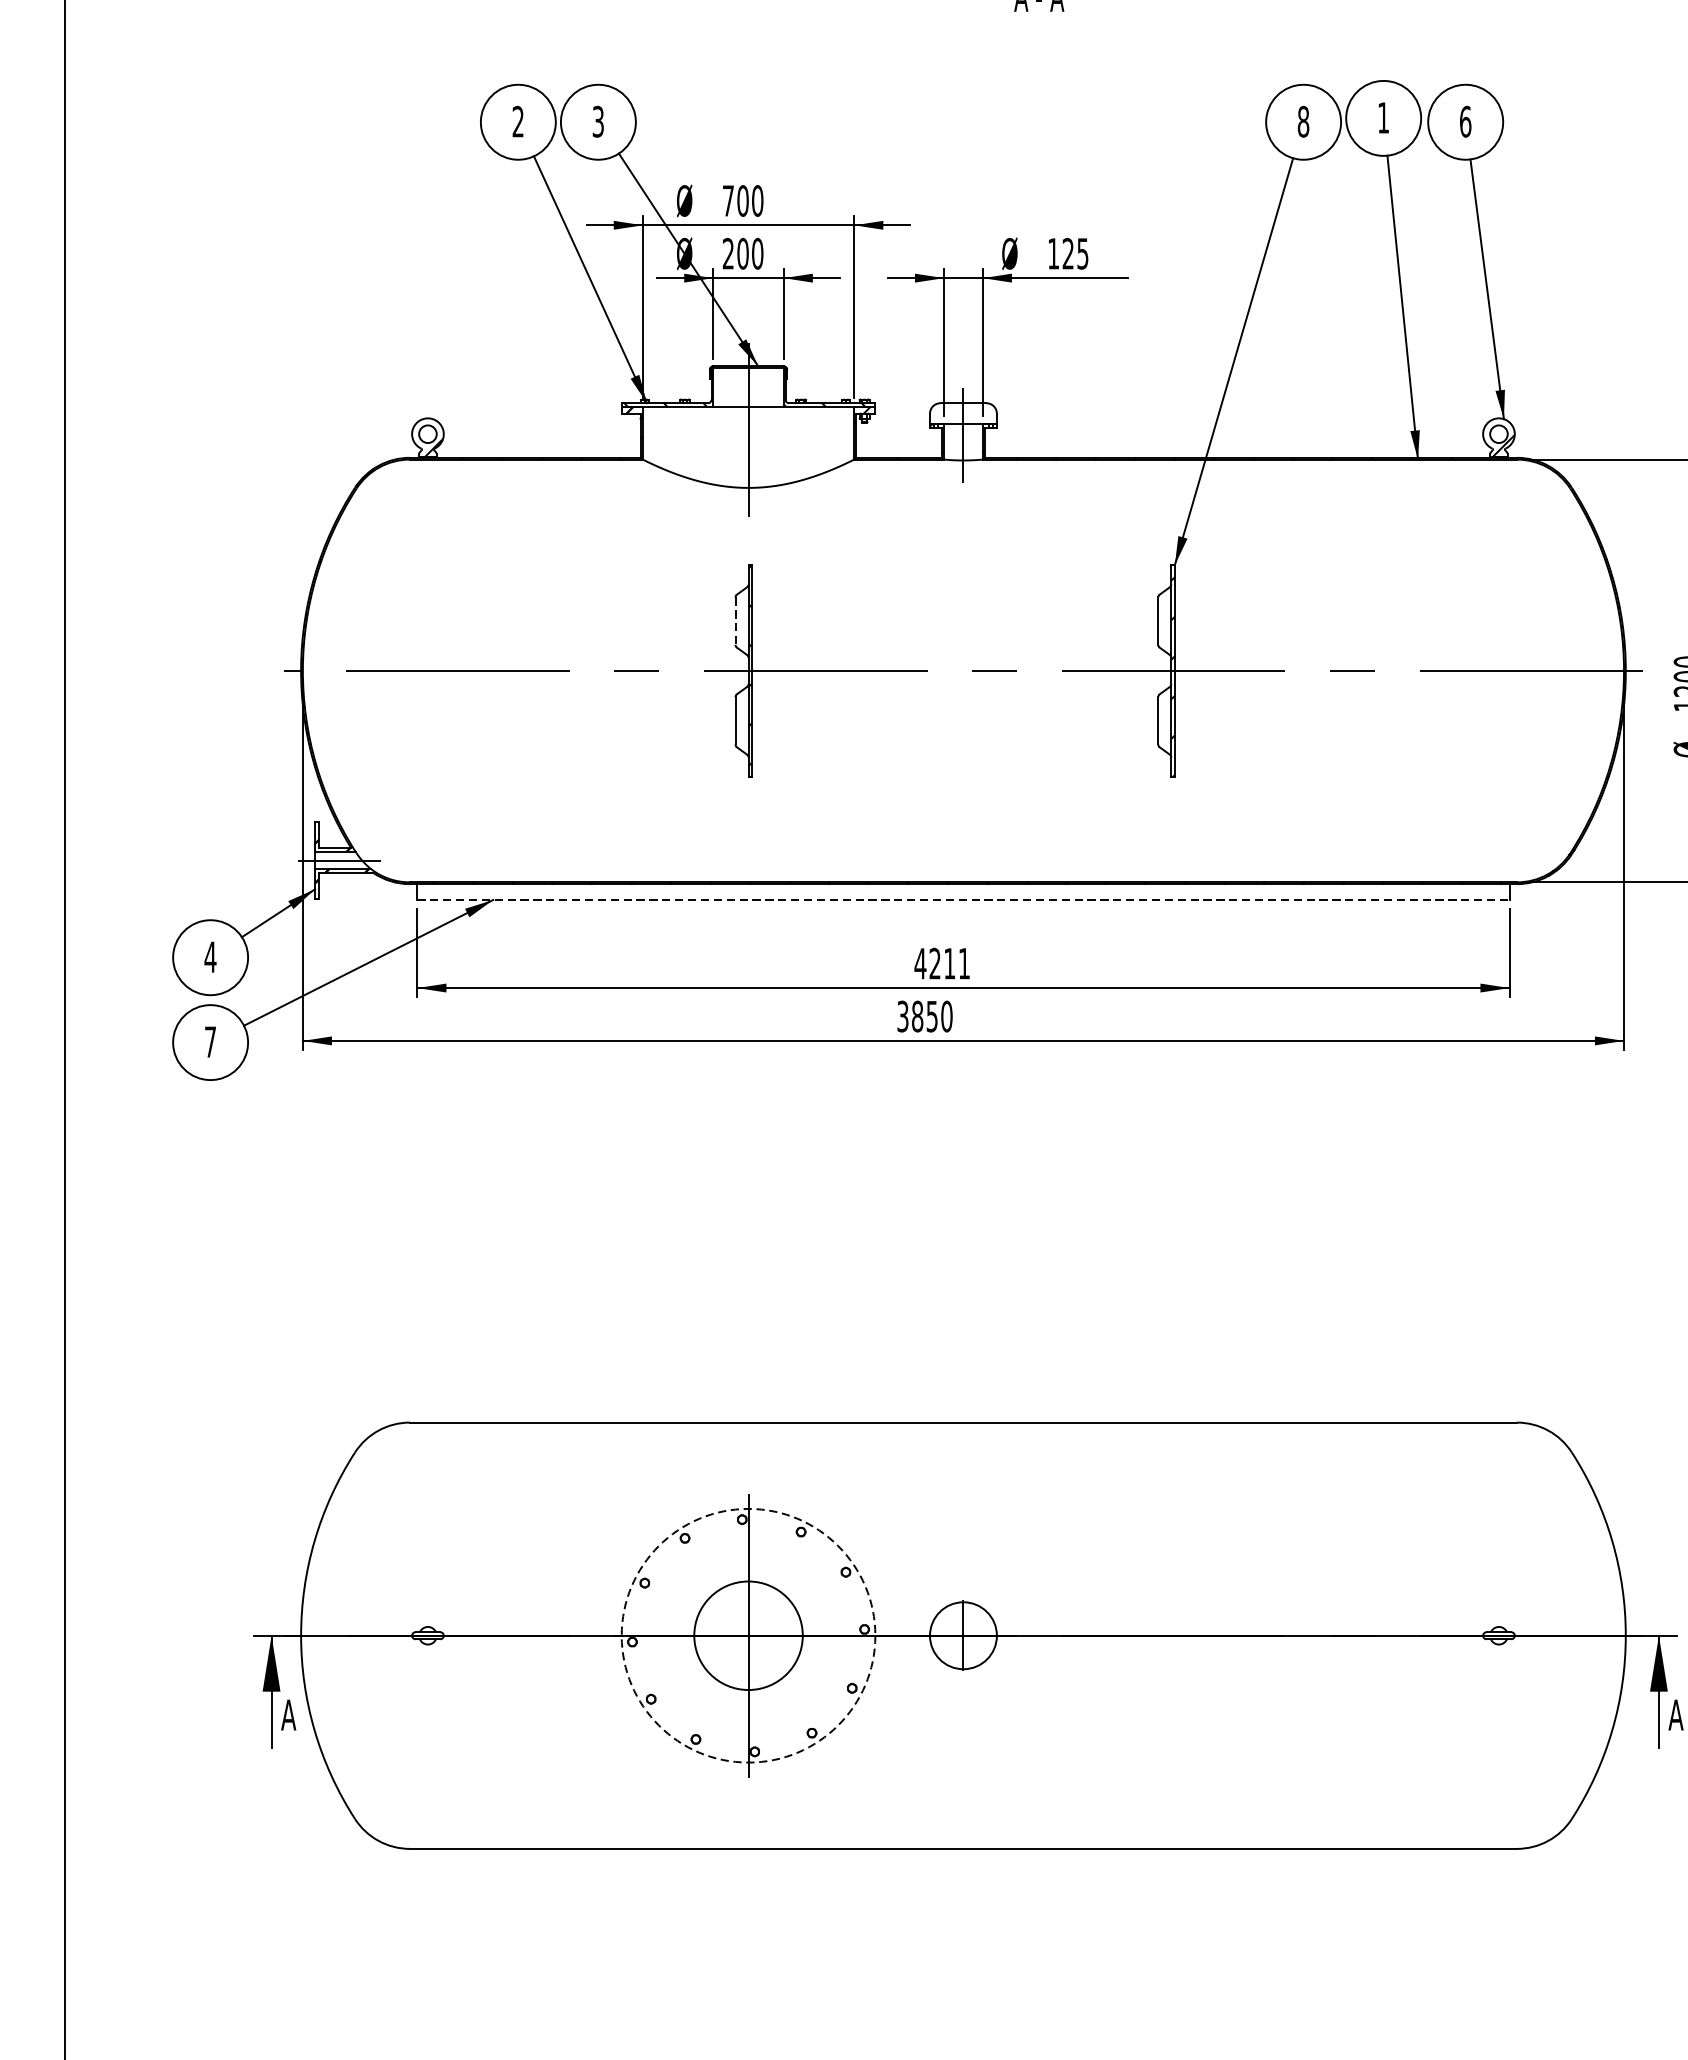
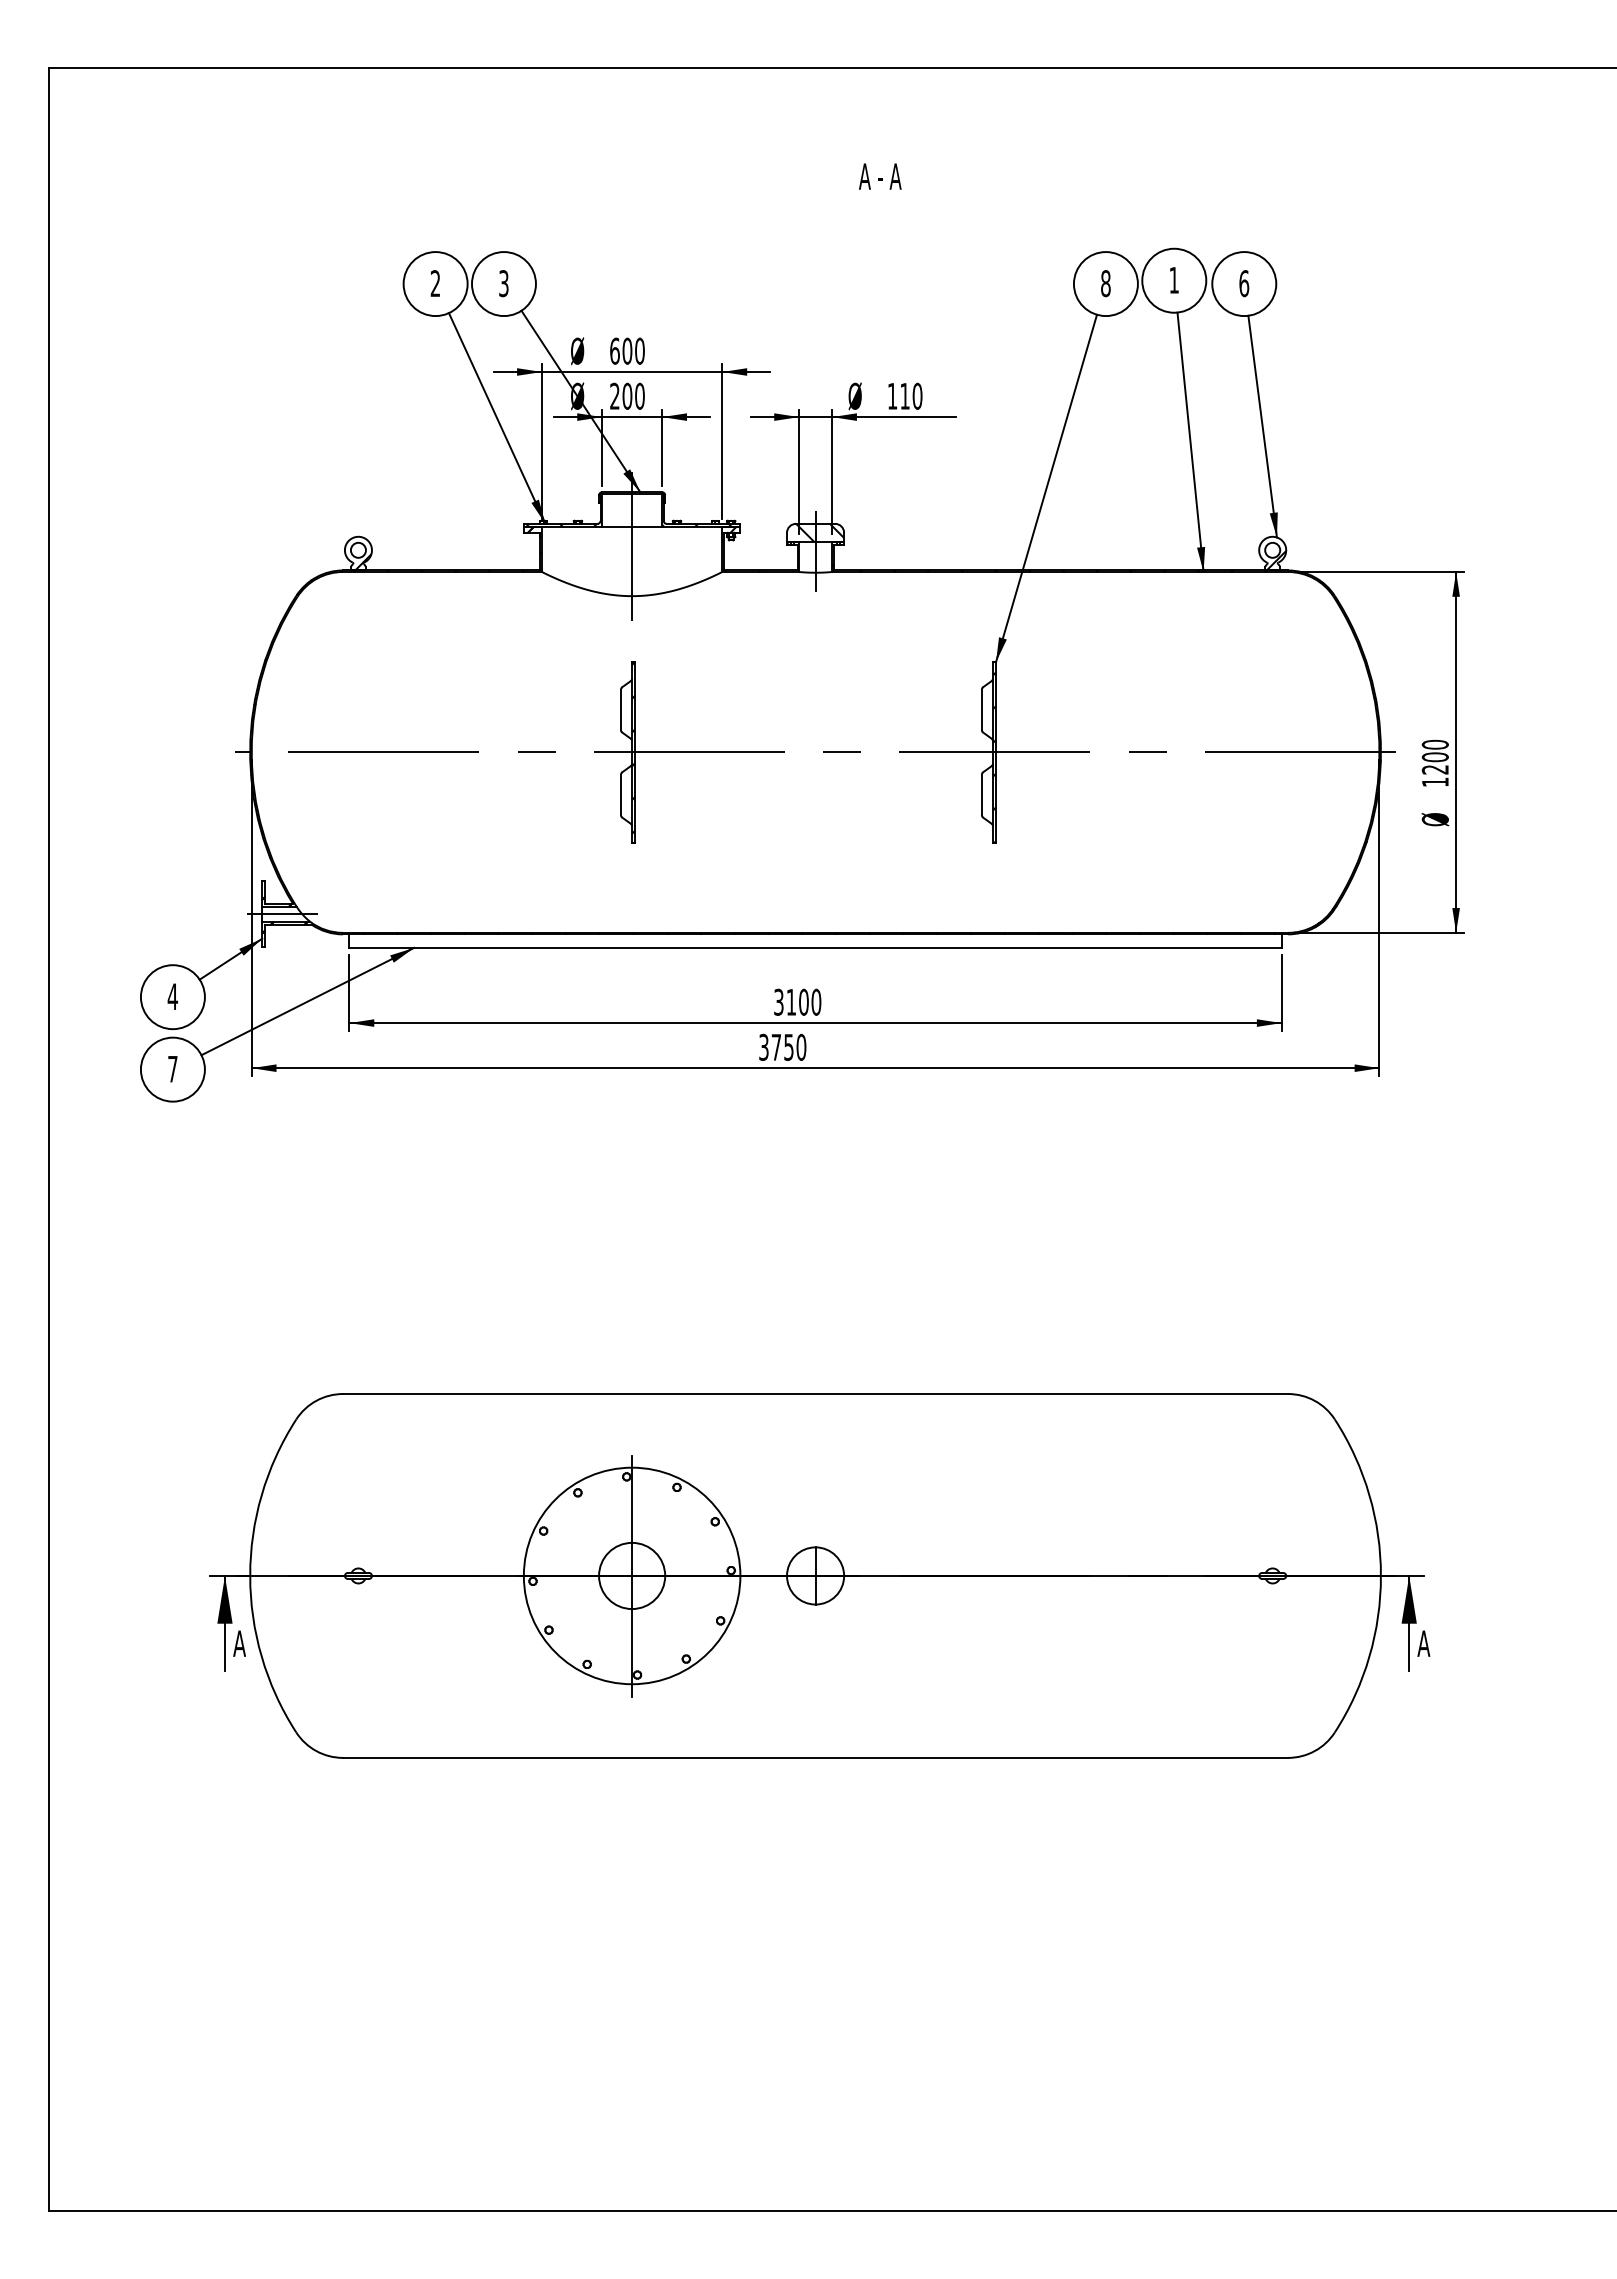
text: (727, 200) -> (614, 350), 700 -> 600
text: (1075, 252) -> (911, 395), 125 -> 110
hatch: (969, 413) -> (820, 532), added
line: (734, 621) -> (620, 710), dashed -> solid
line: (964, 899) -> (816, 947), dashed -> solid
text: (942, 962) -> (797, 1001), 4211 -> 3100
text: (917, 1015) -> (776, 1046), 3850 -> 3750
circle: (747, 1635) -> (631, 1575), dashed -> solid
circle: (748, 1635) -> (632, 1575), size x0.71

